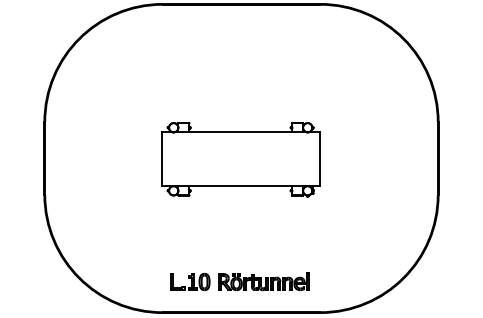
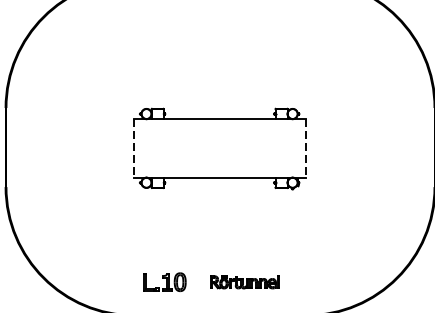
line: (161, 159) -> (133, 148), solid -> dashed
line: (319, 159) -> (305, 148), solid -> dashed
part: (263, 281) -> (244, 281), size x0.7

